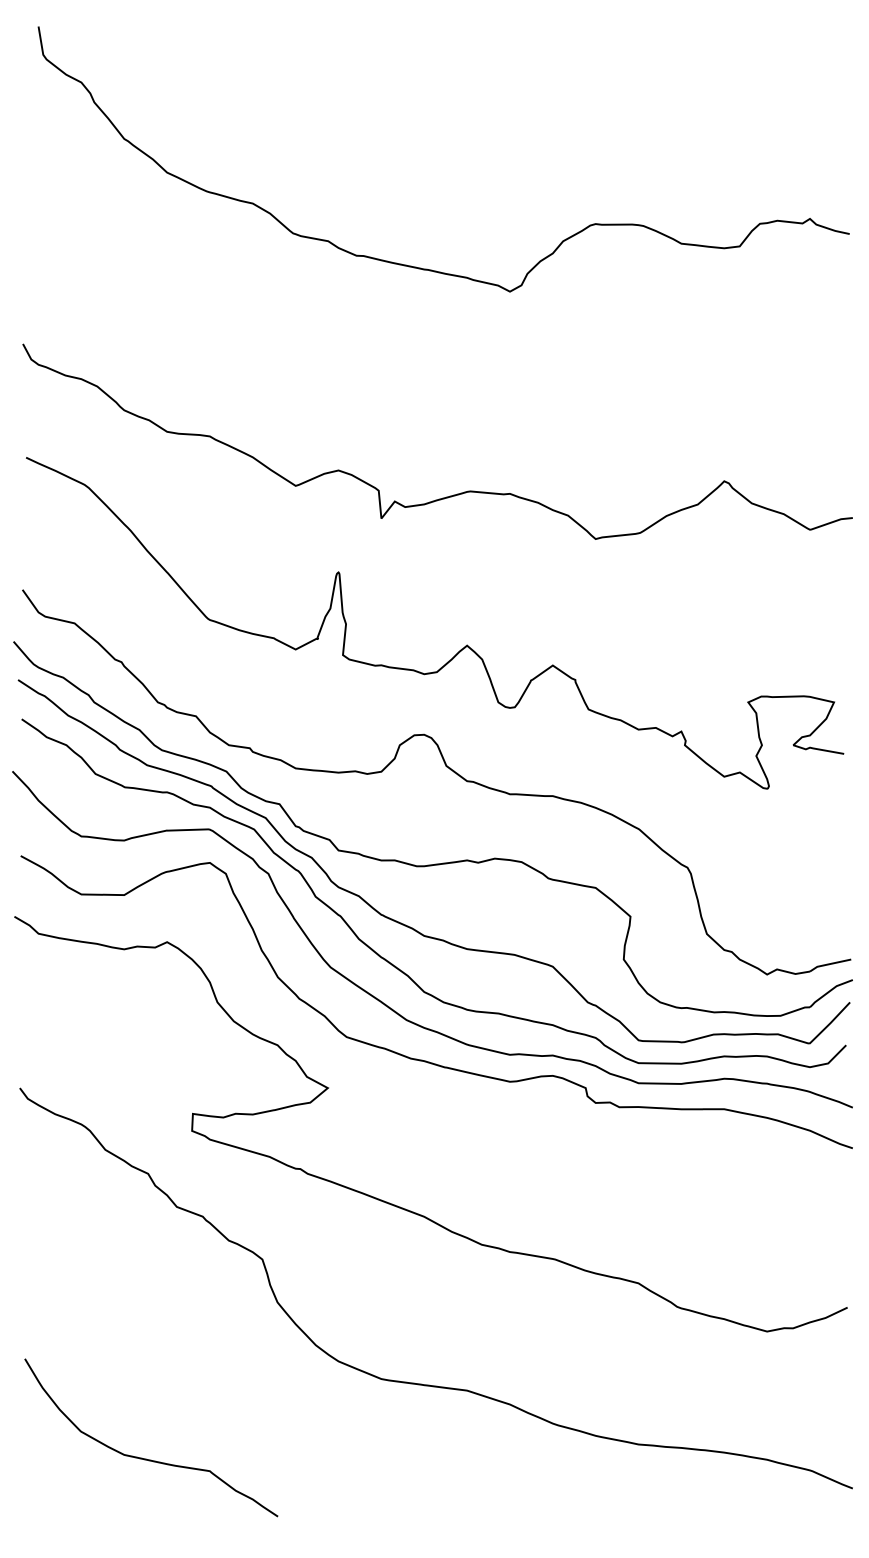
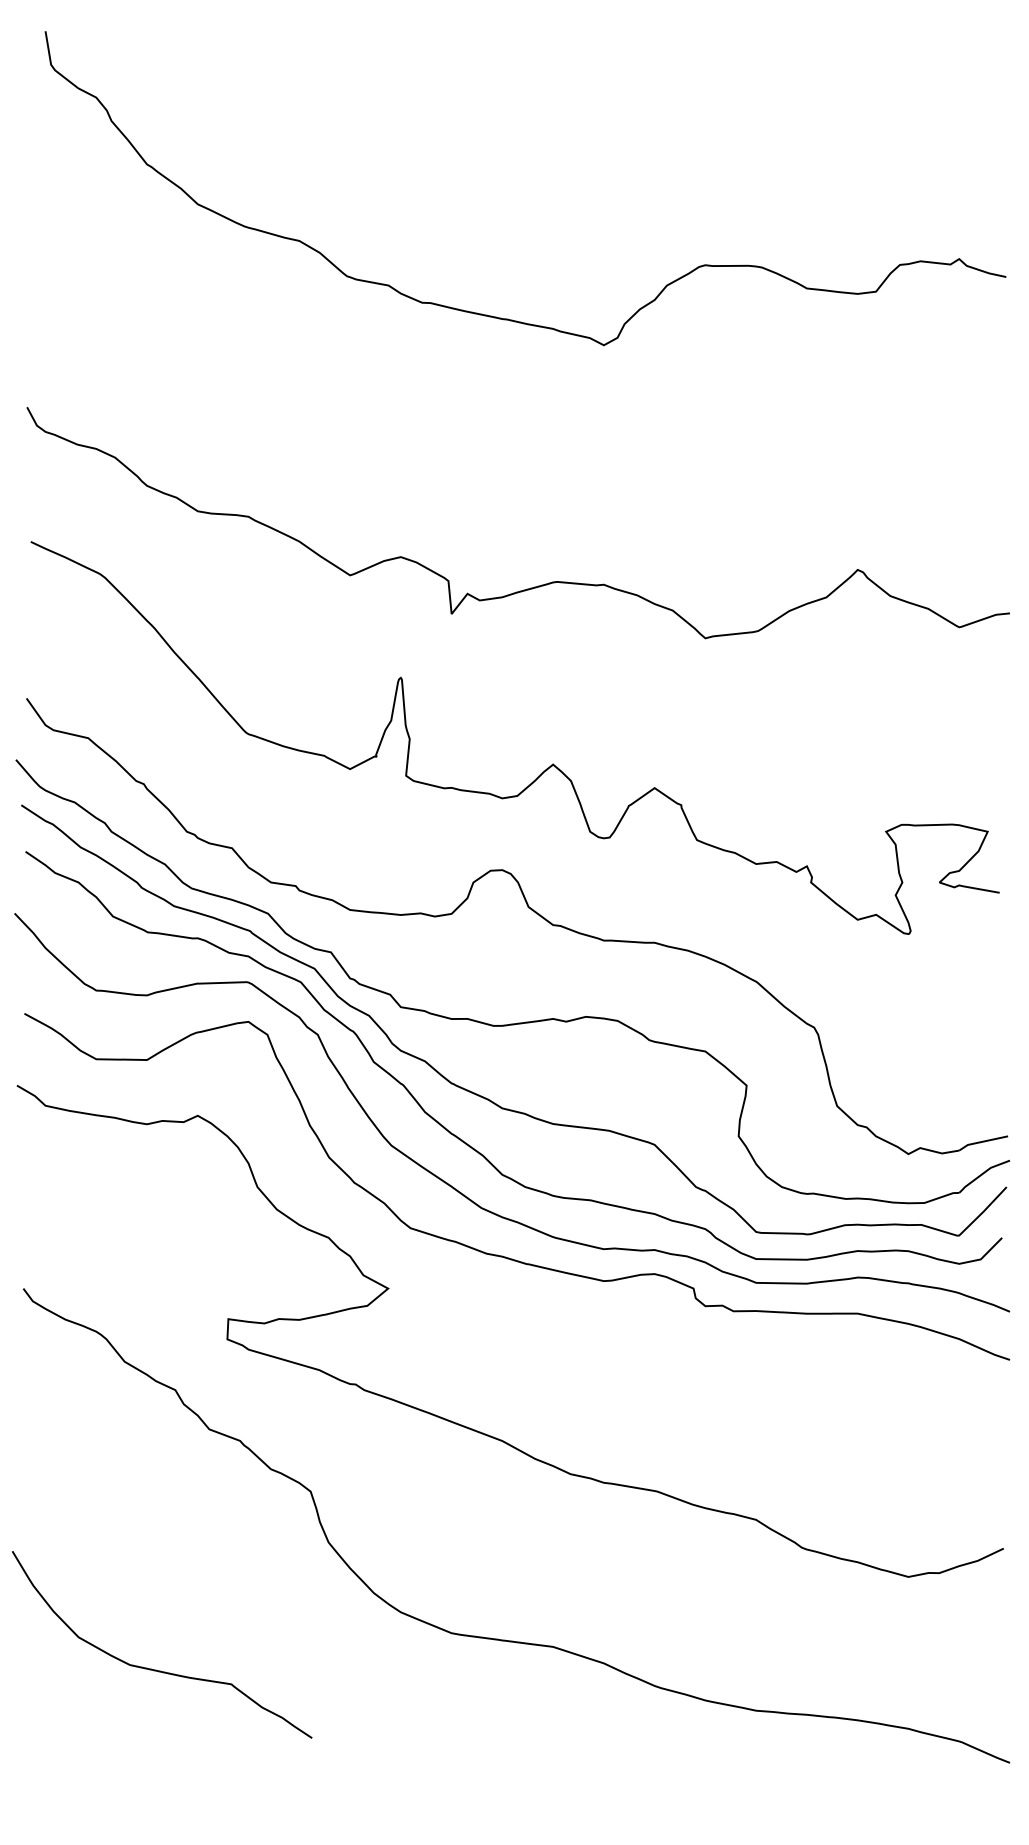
curve: (146, 1458) -> (156, 1669), moved

